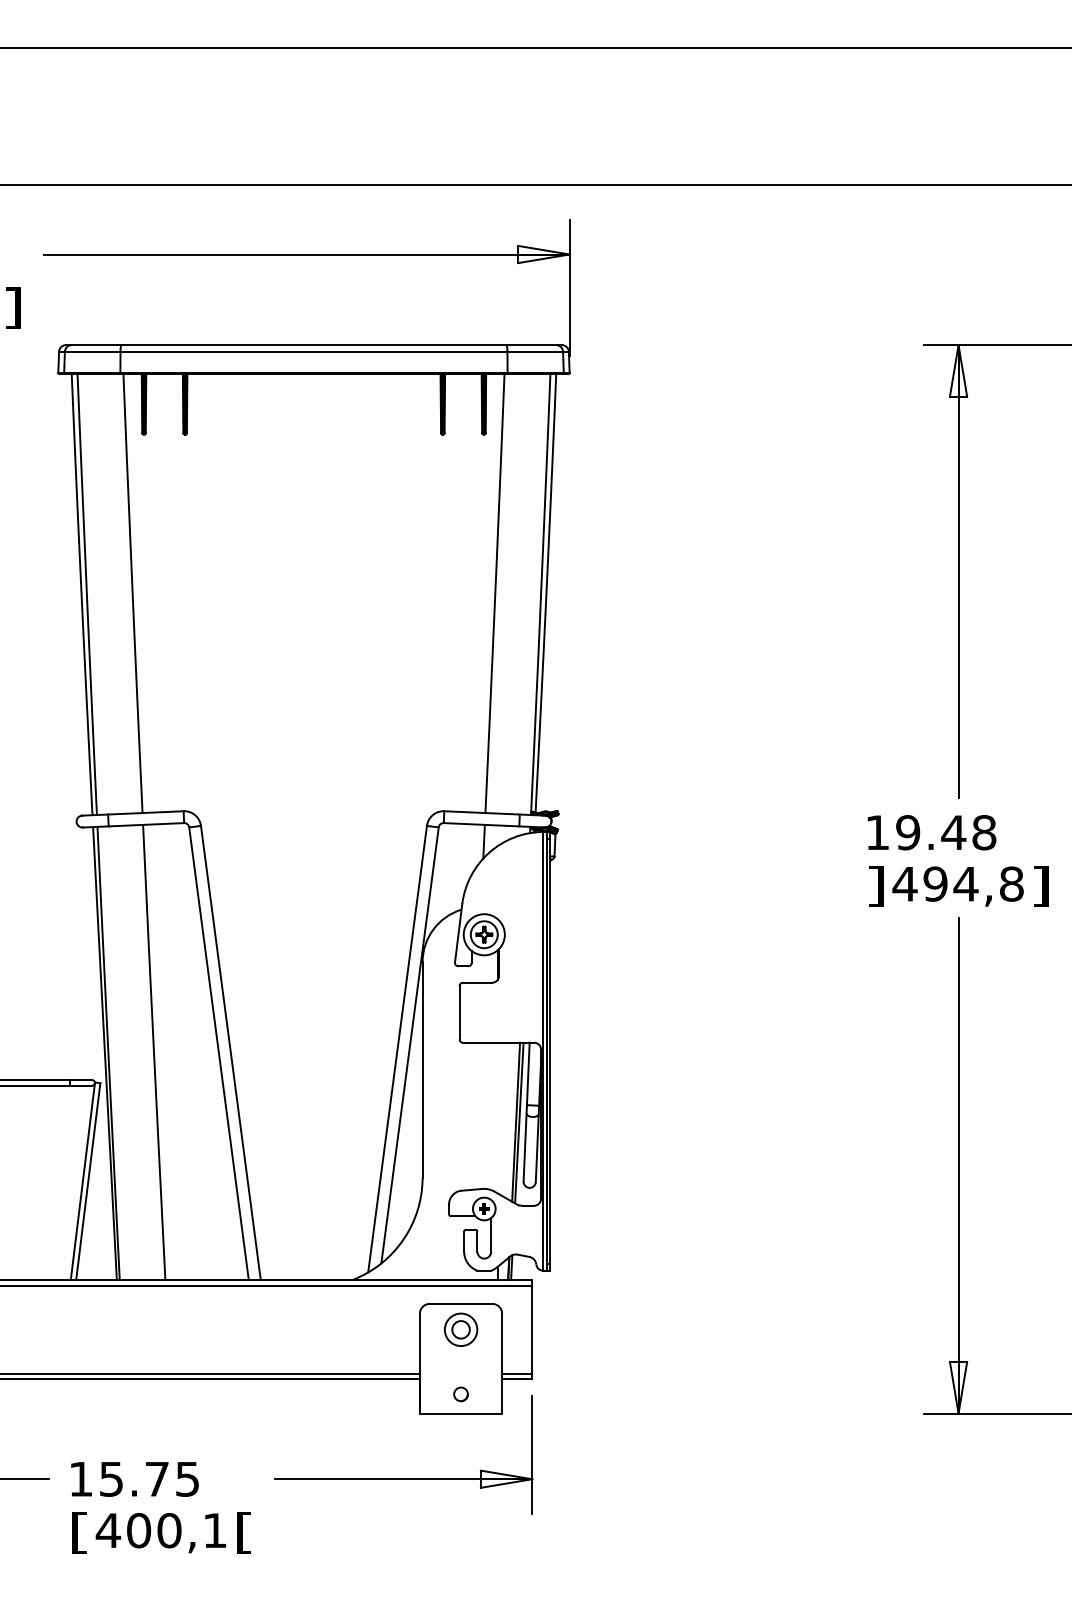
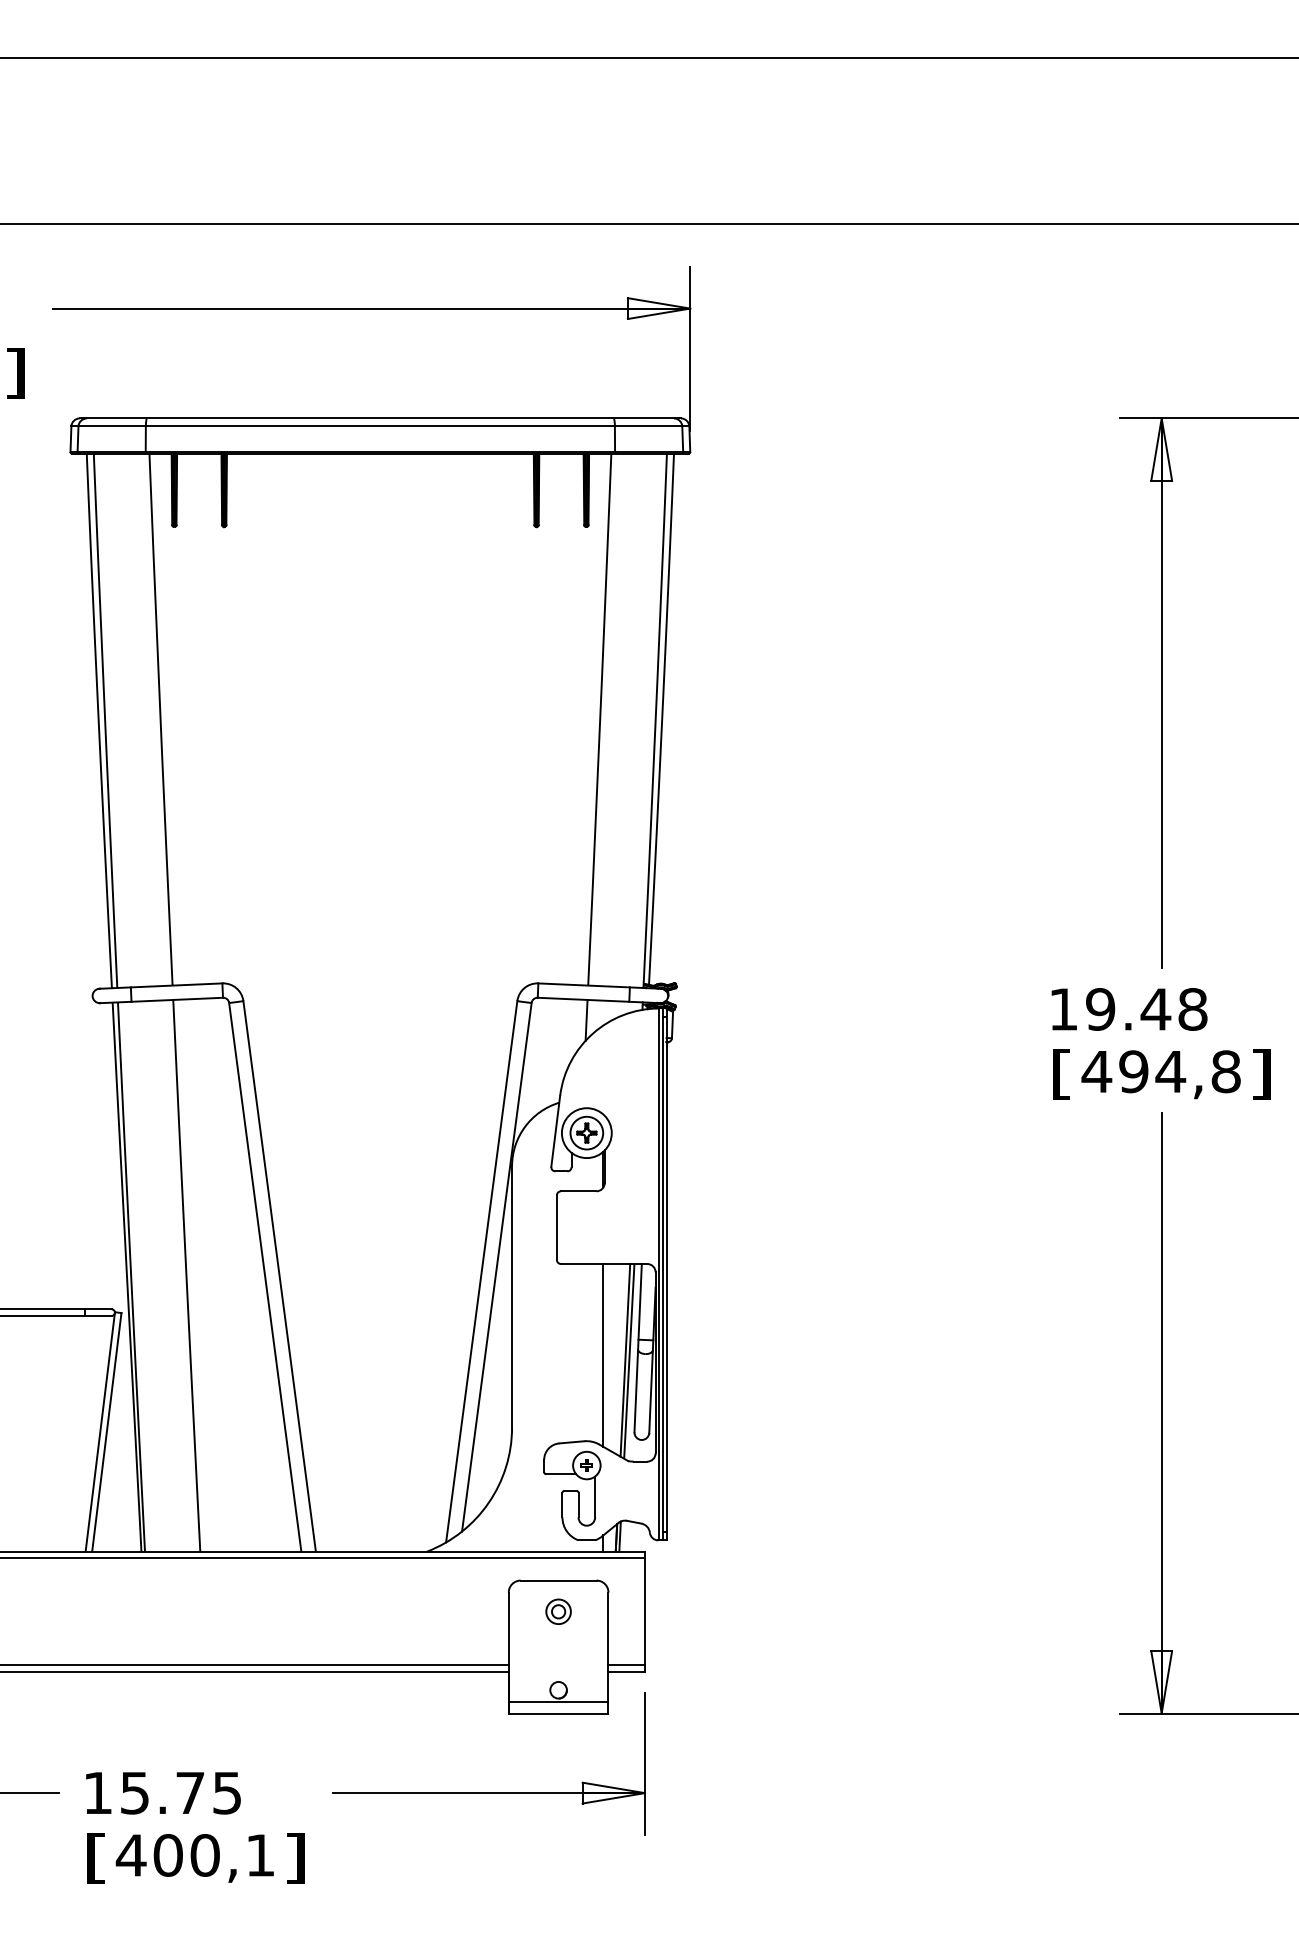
text: (875, 886) -> (1061, 1074), ] -> [
line: (498, 1118) -> (603, 1355), added
part: (460, 1329) -> (558, 1611), size x0.62
line: (460, 1403) -> (558, 1701), added
text: (243, 1533) -> (295, 1858), [ -> ]

